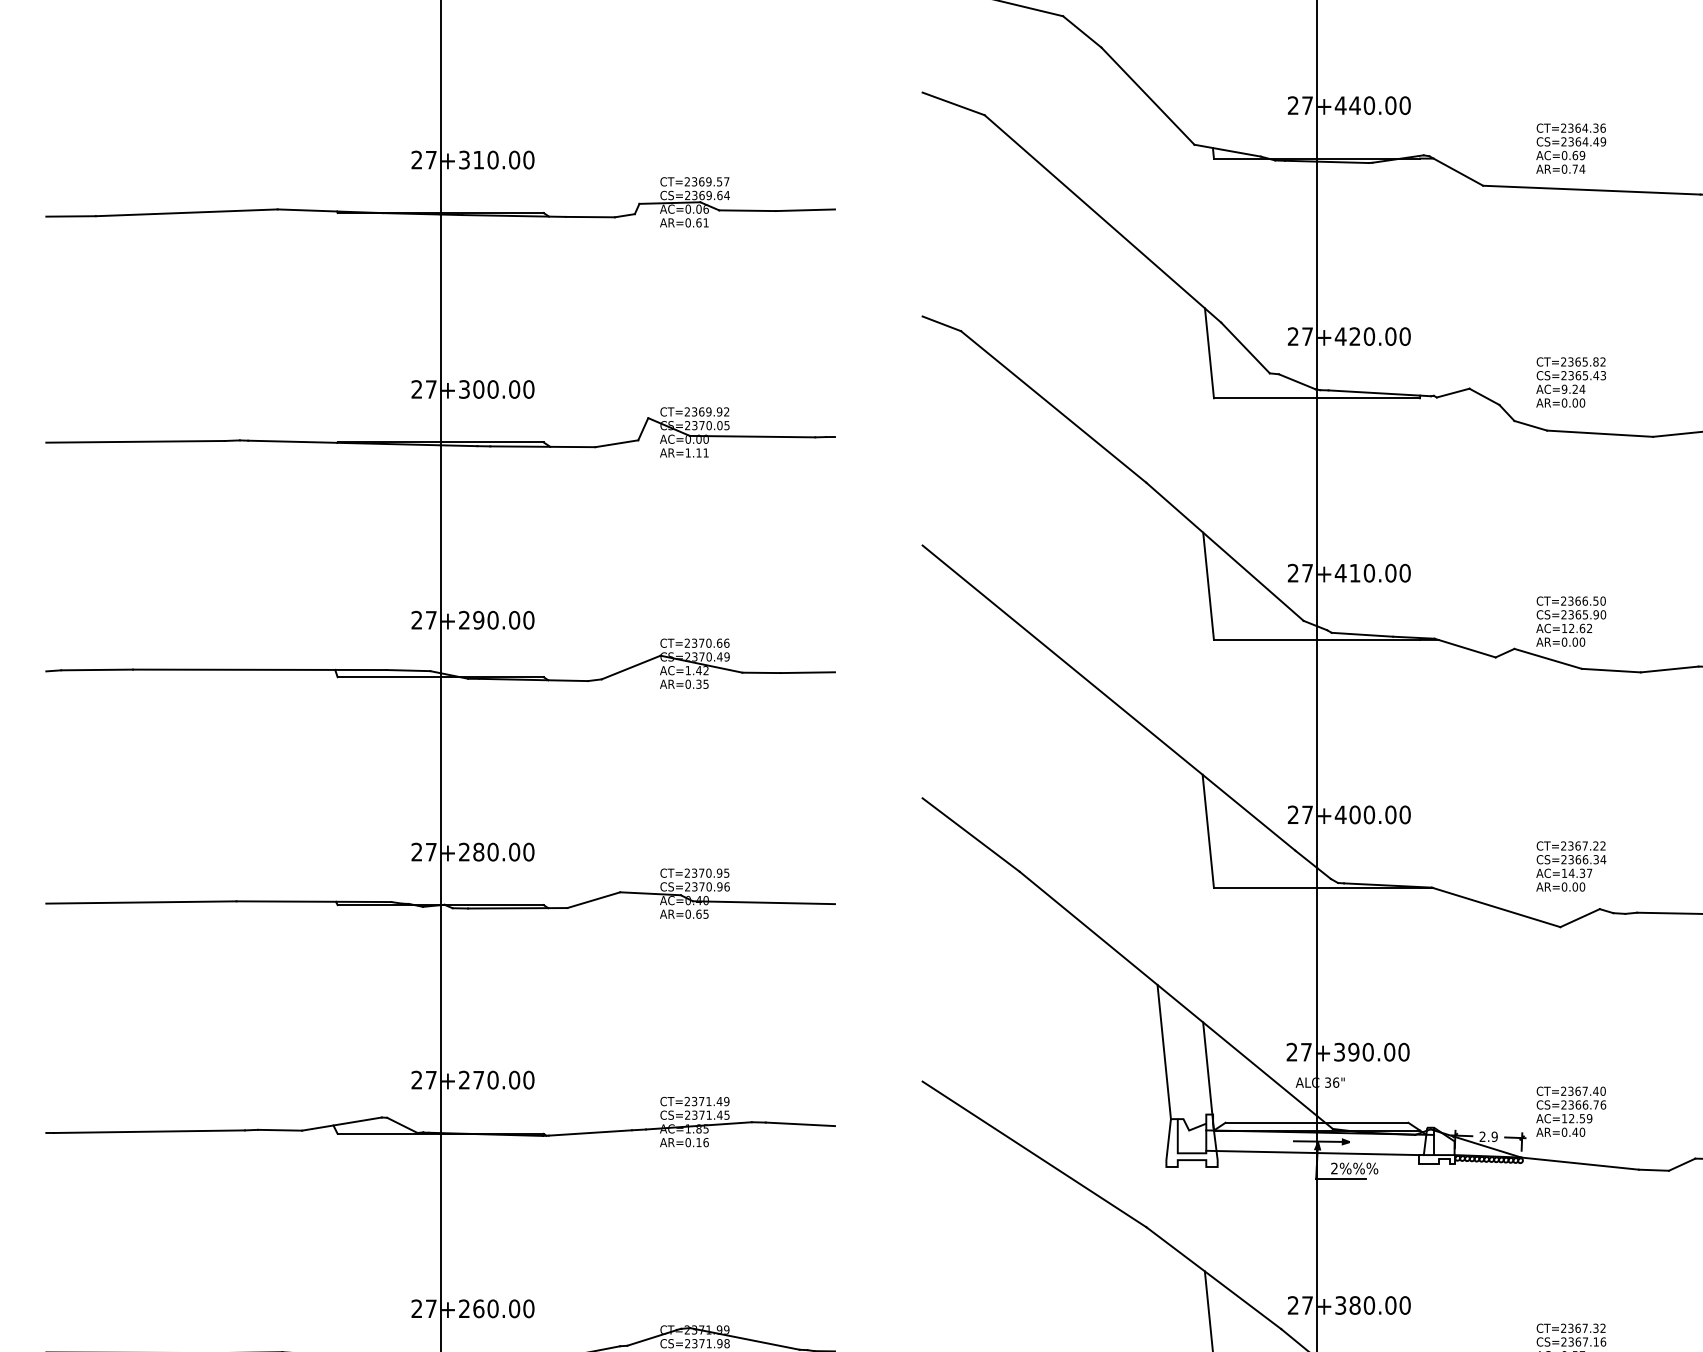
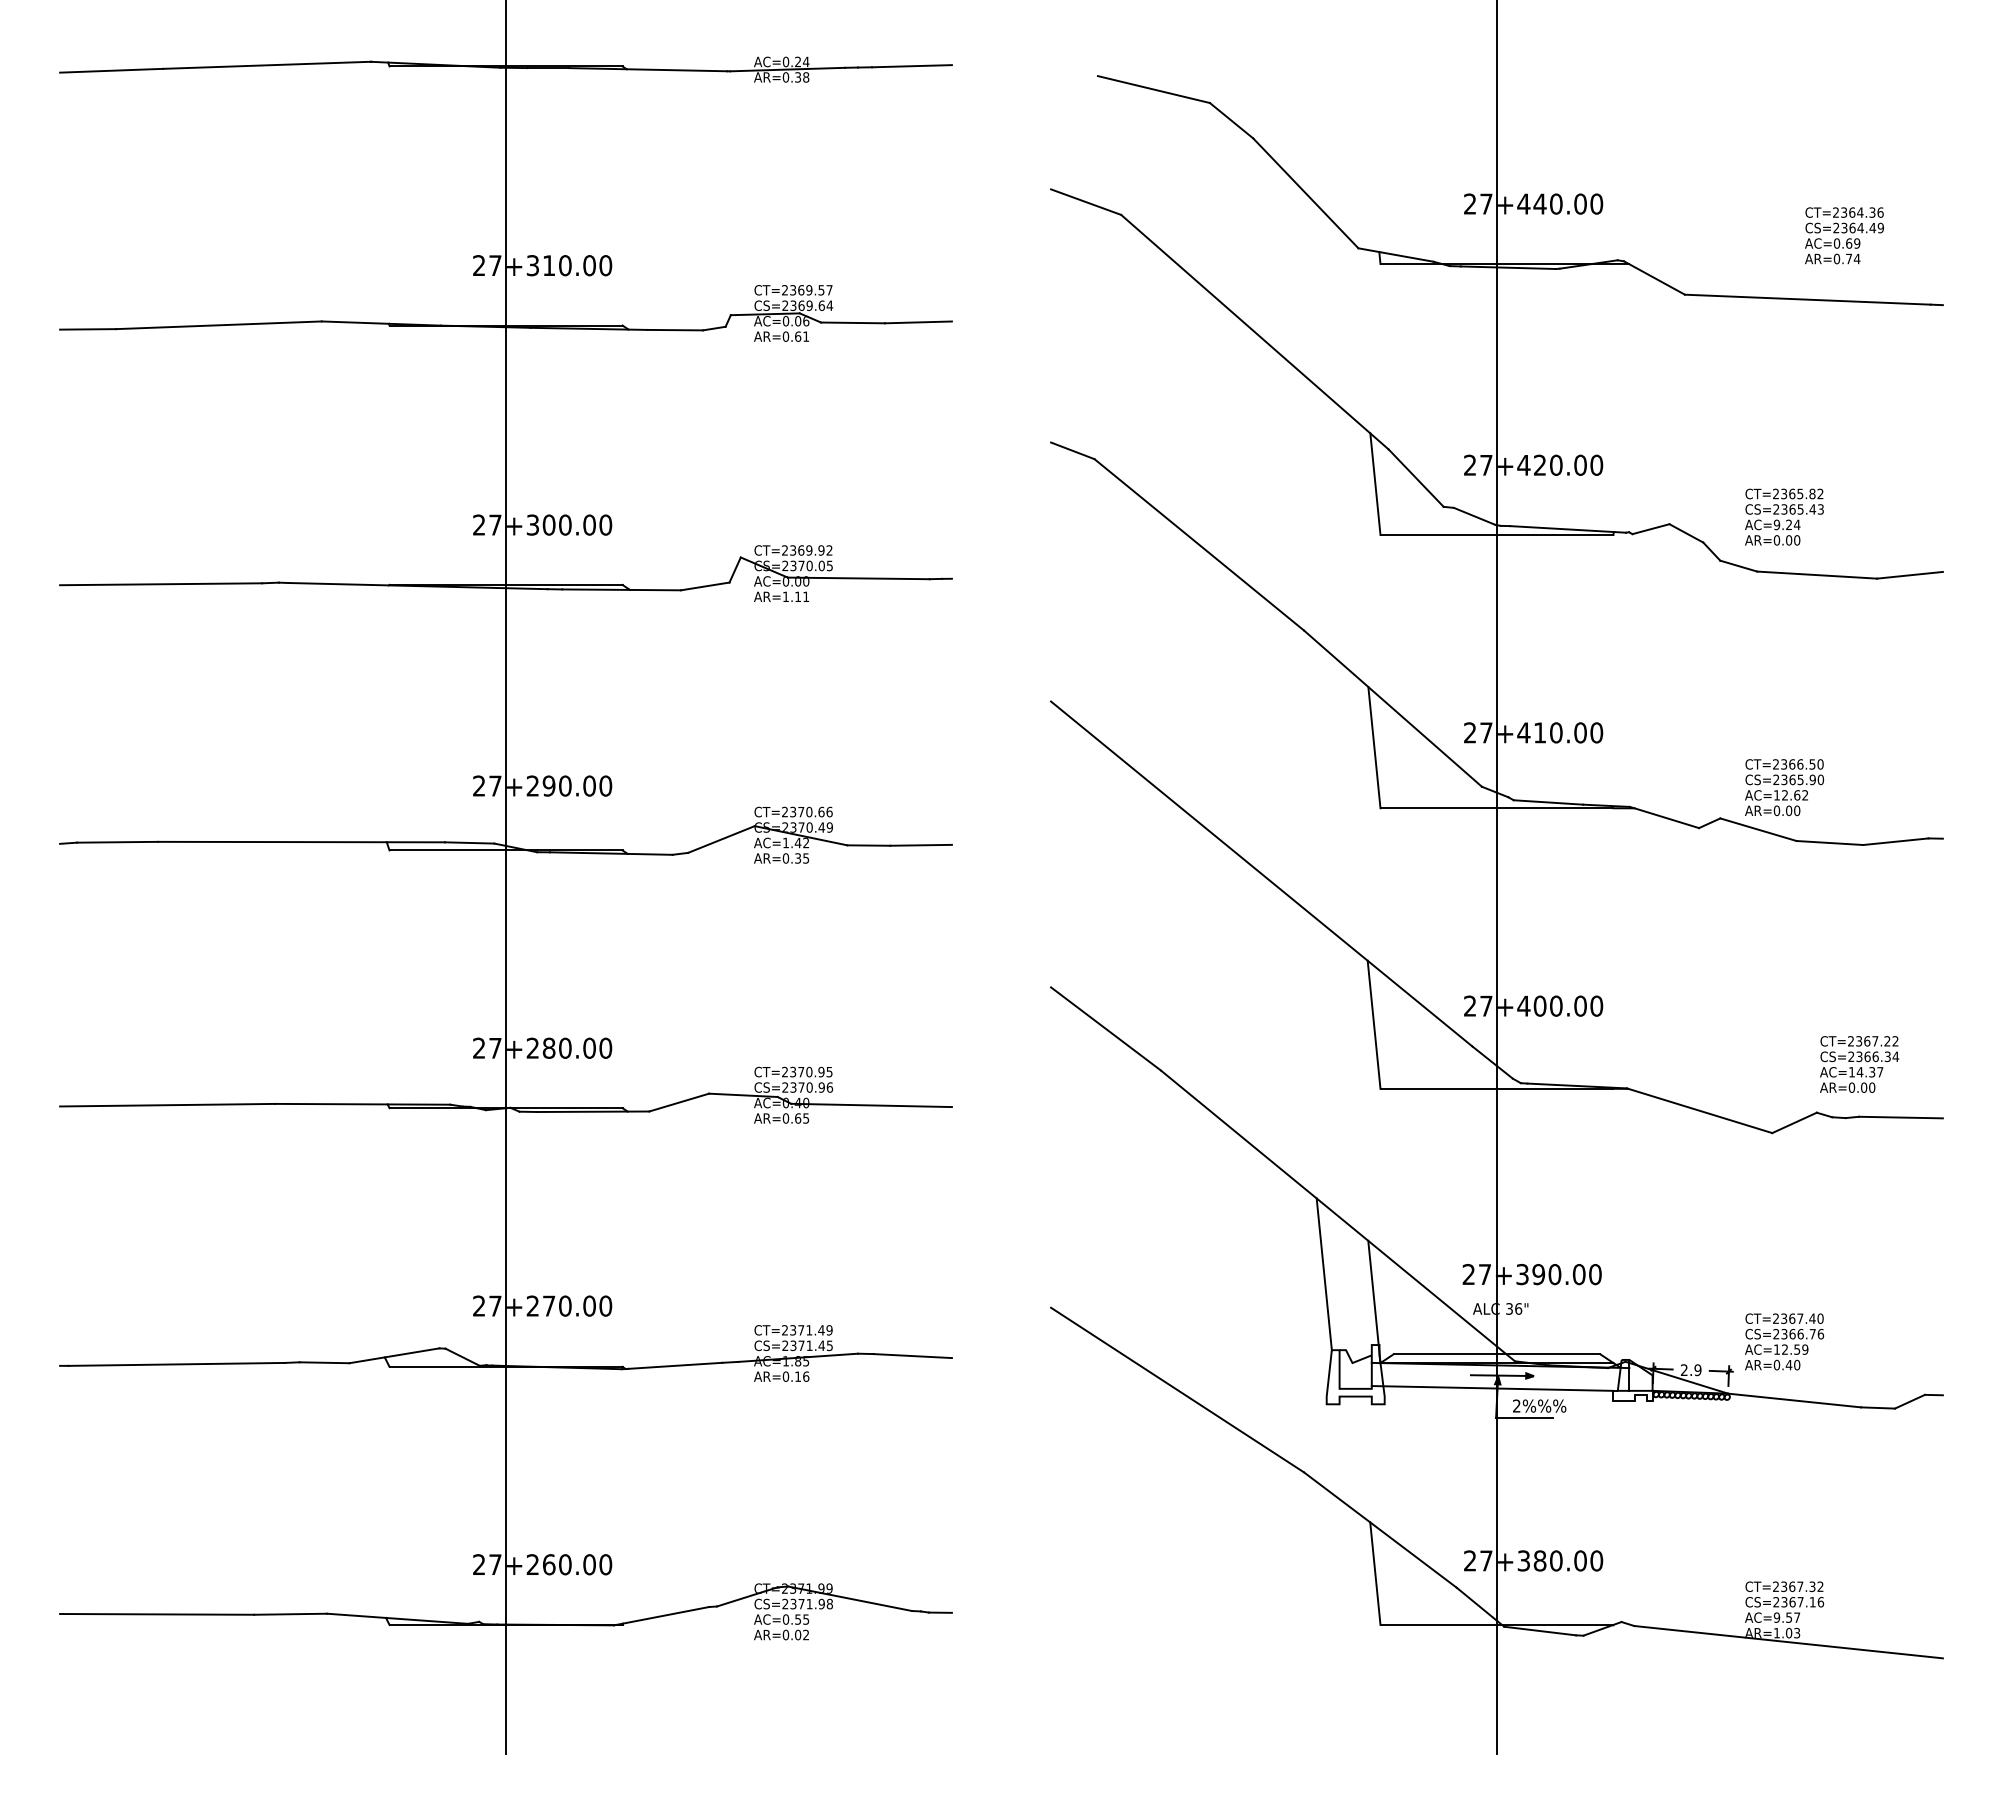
text: (1571, 148) -> (1844, 235), moved
text: (1571, 866) -> (1859, 1064), moved

